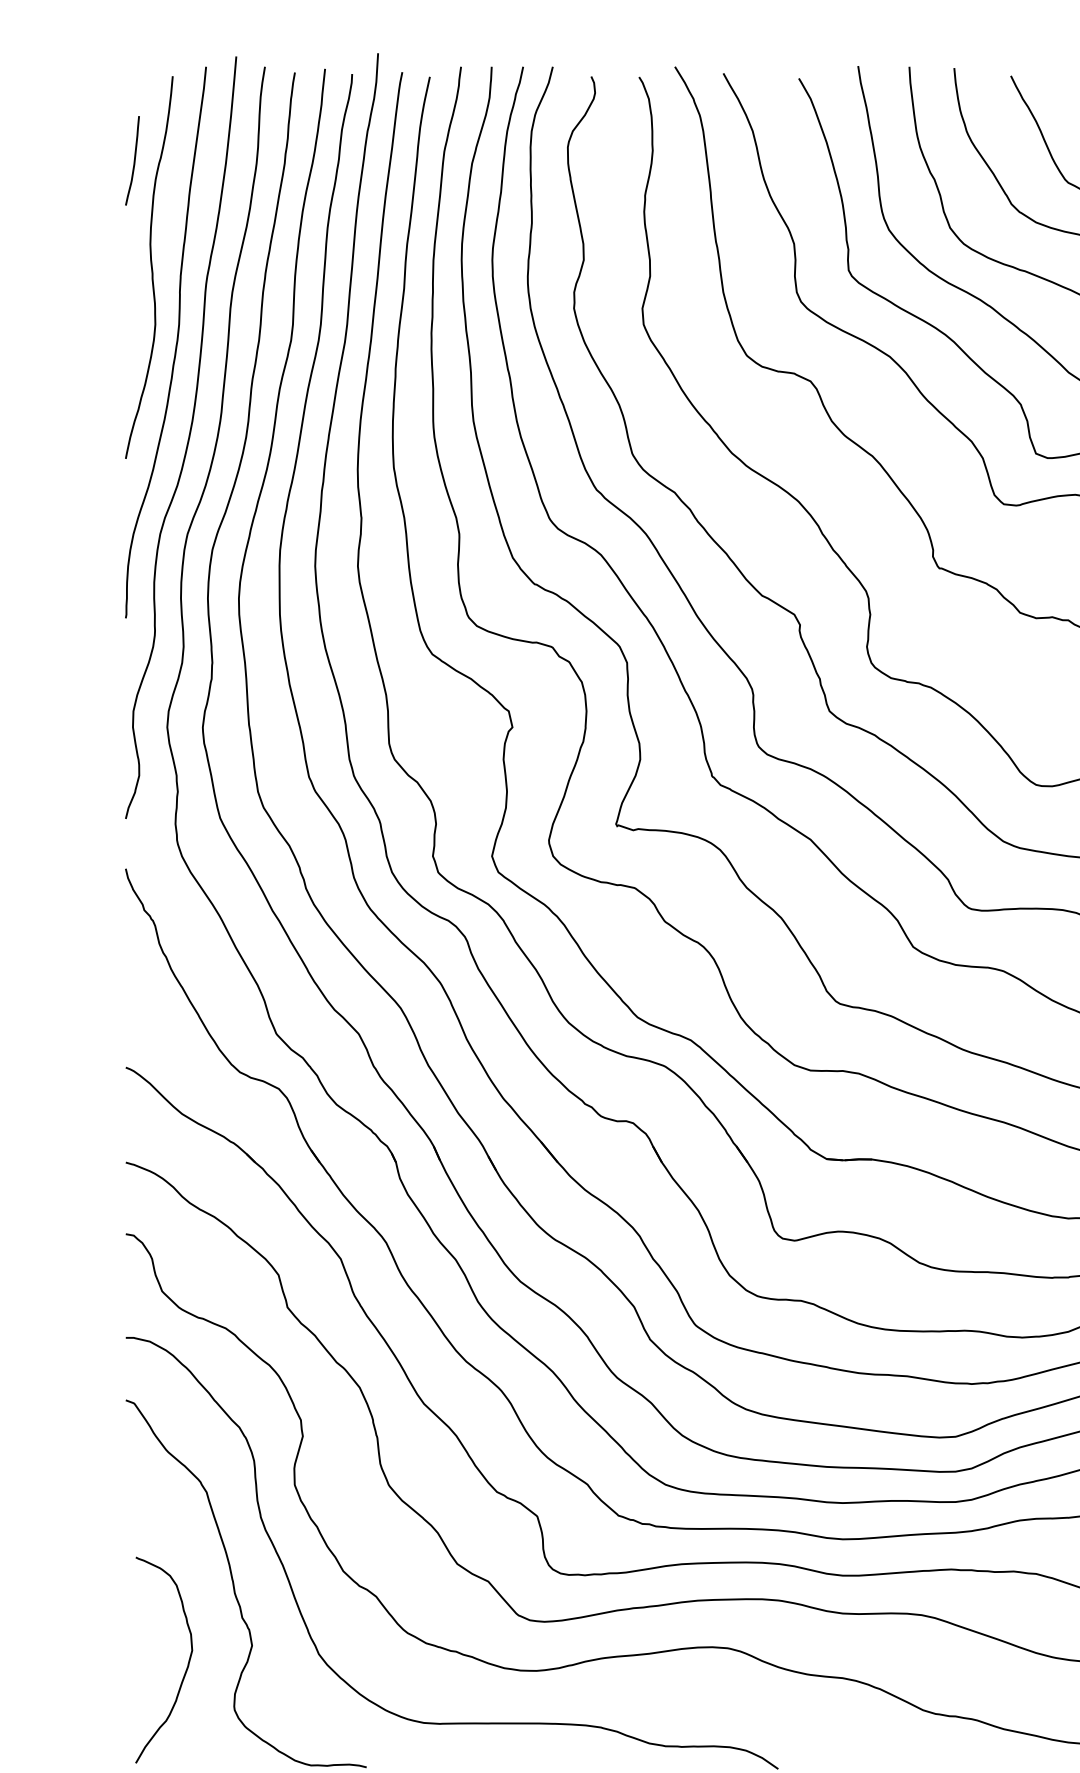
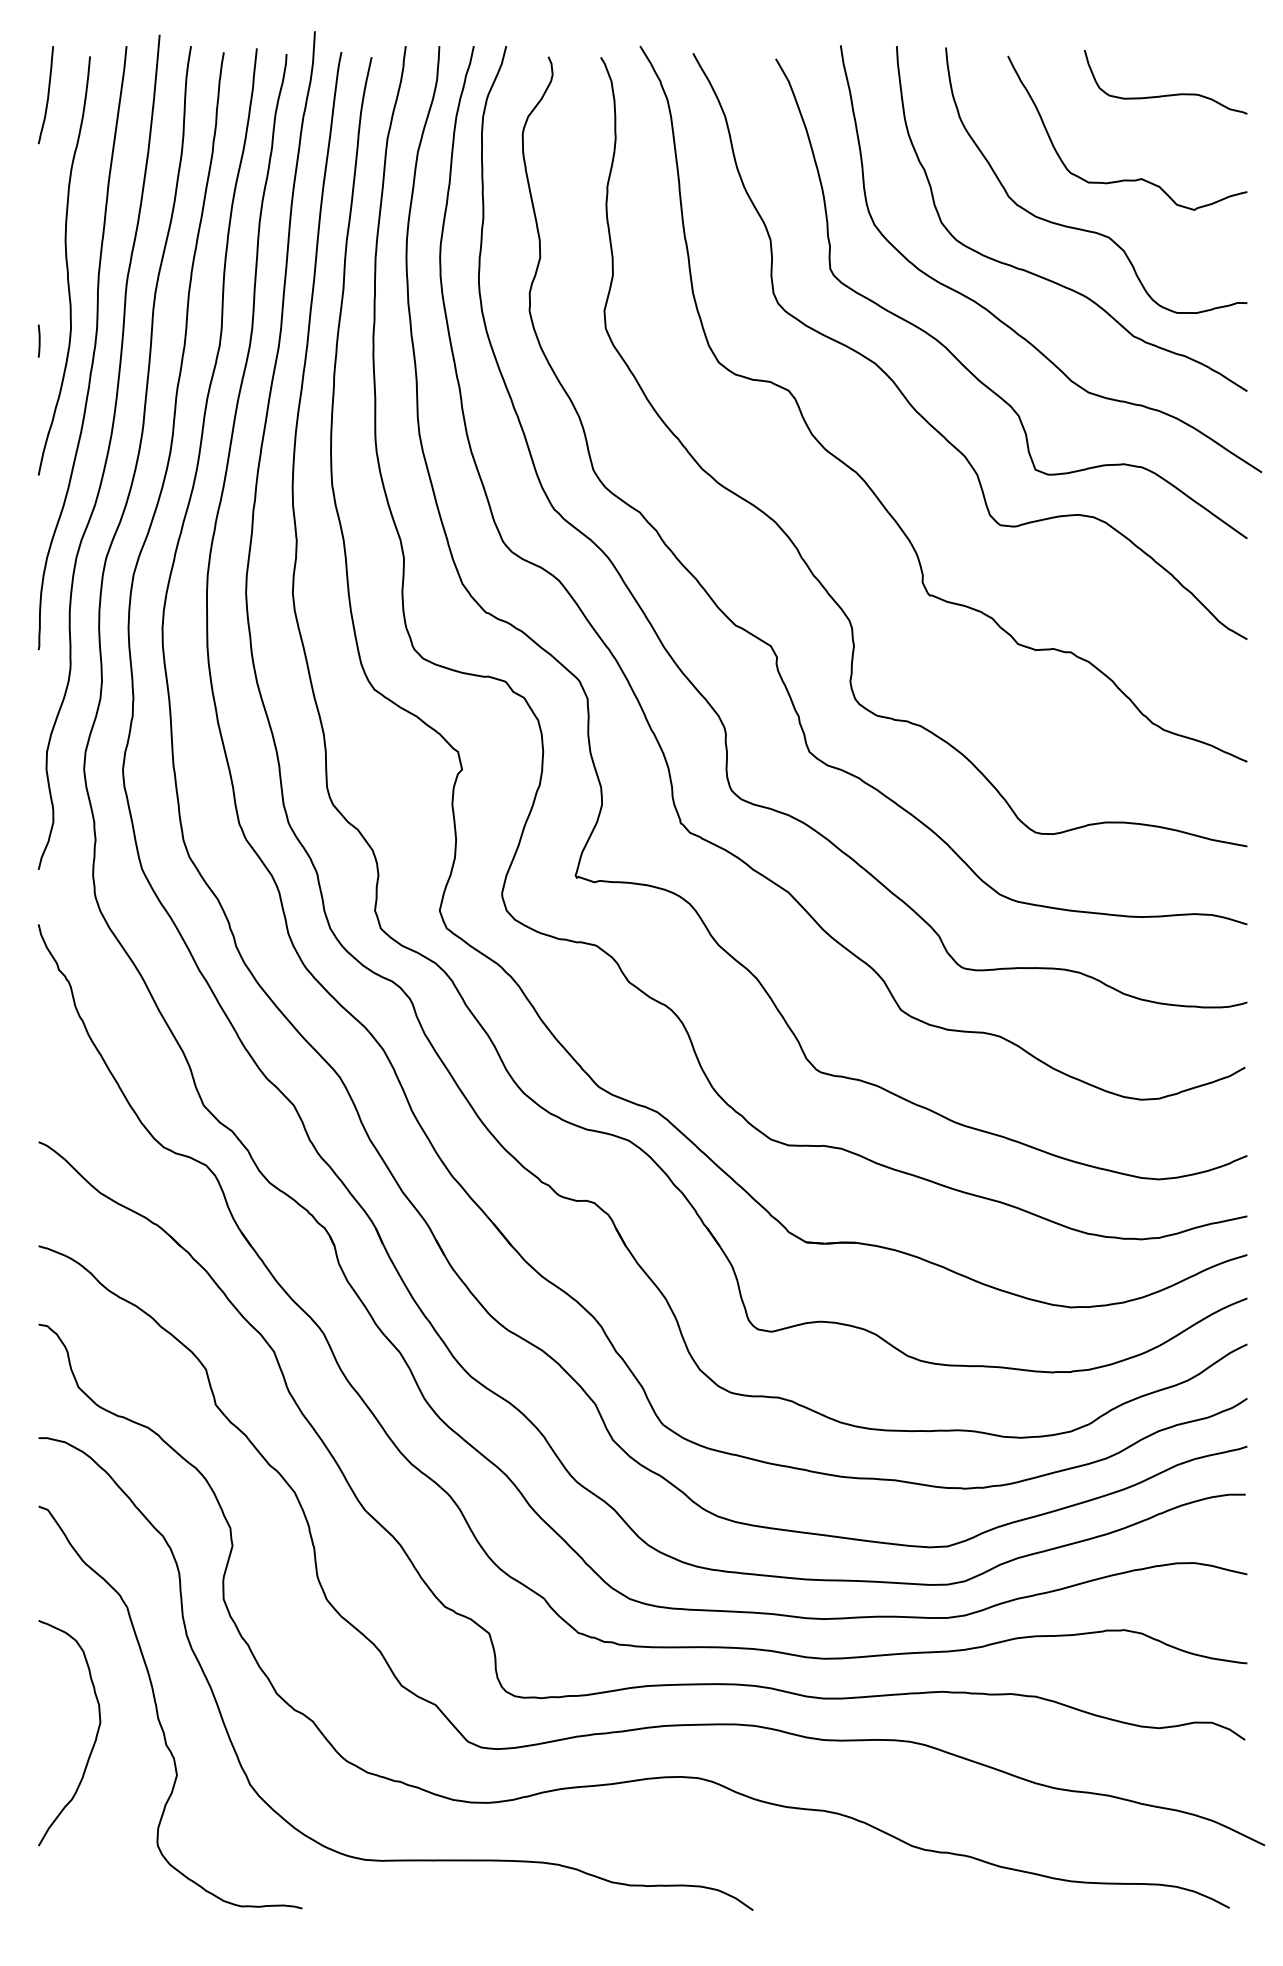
curve: (133, 161) -> (47, 95), moved
line: (125, 335) -> (38, 340), added
curve: (185, 1671) -> (92, 1745), moved

